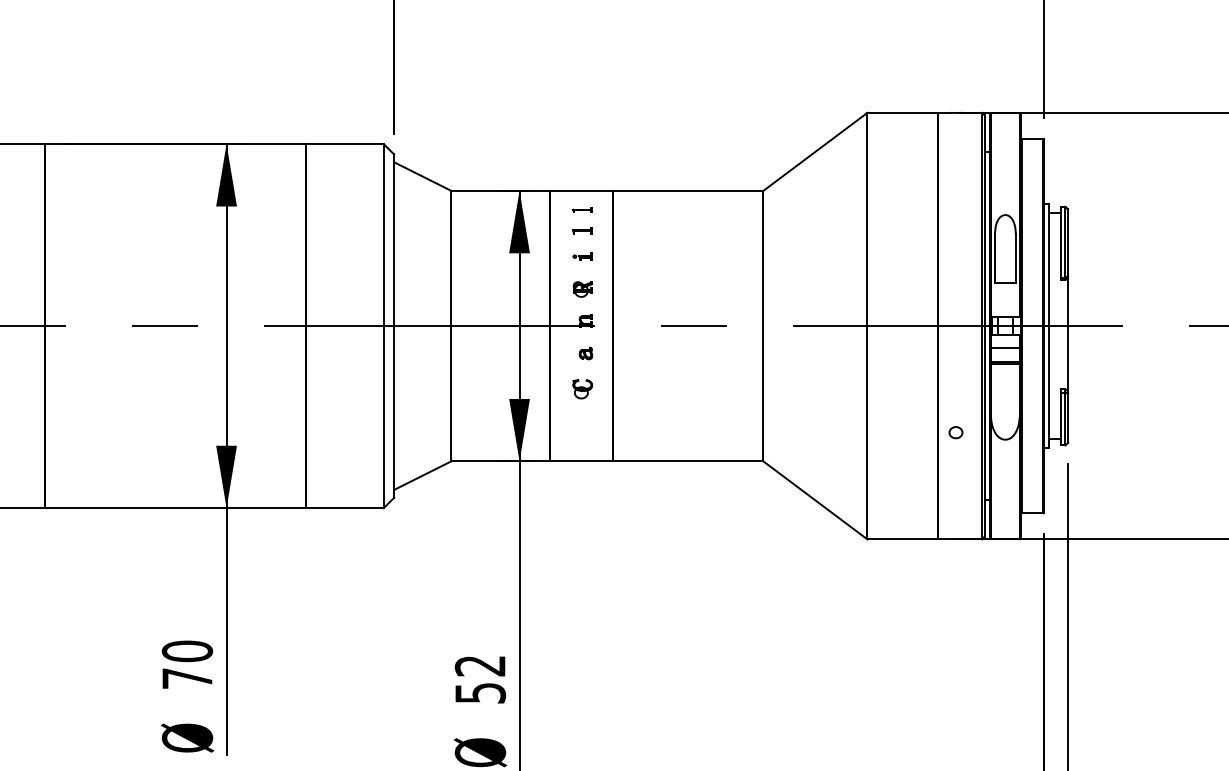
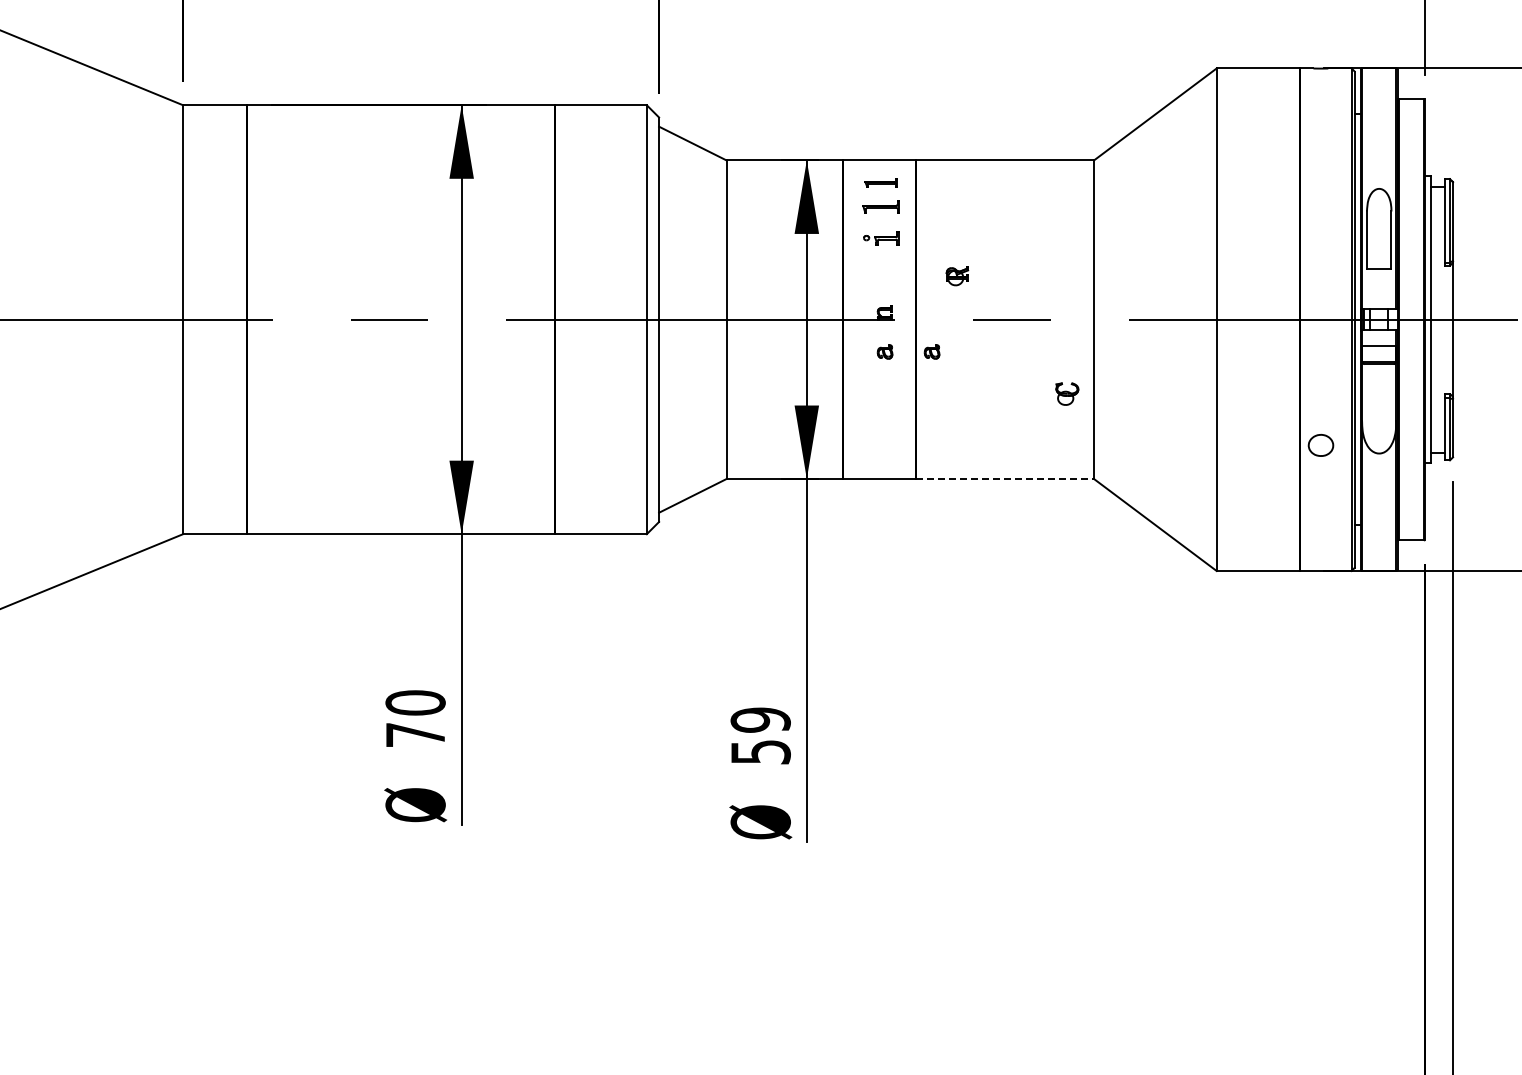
part: (582, 209) -> (880, 182), size x1.4
part: (582, 230) -> (880, 207), size x1.6
part: (582, 256) -> (880, 237), size x1.6
part: (582, 289) -> (957, 276), moved
part: (625, 353) -> (931, 351), added
part: (582, 388) -> (1067, 393), moved
part: (955, 432) -> (1320, 444), size x1.6
line: (688, 461) -> (1005, 479), solid -> dashed
text: (480, 665) -> (760, 719), 52 -> 59

